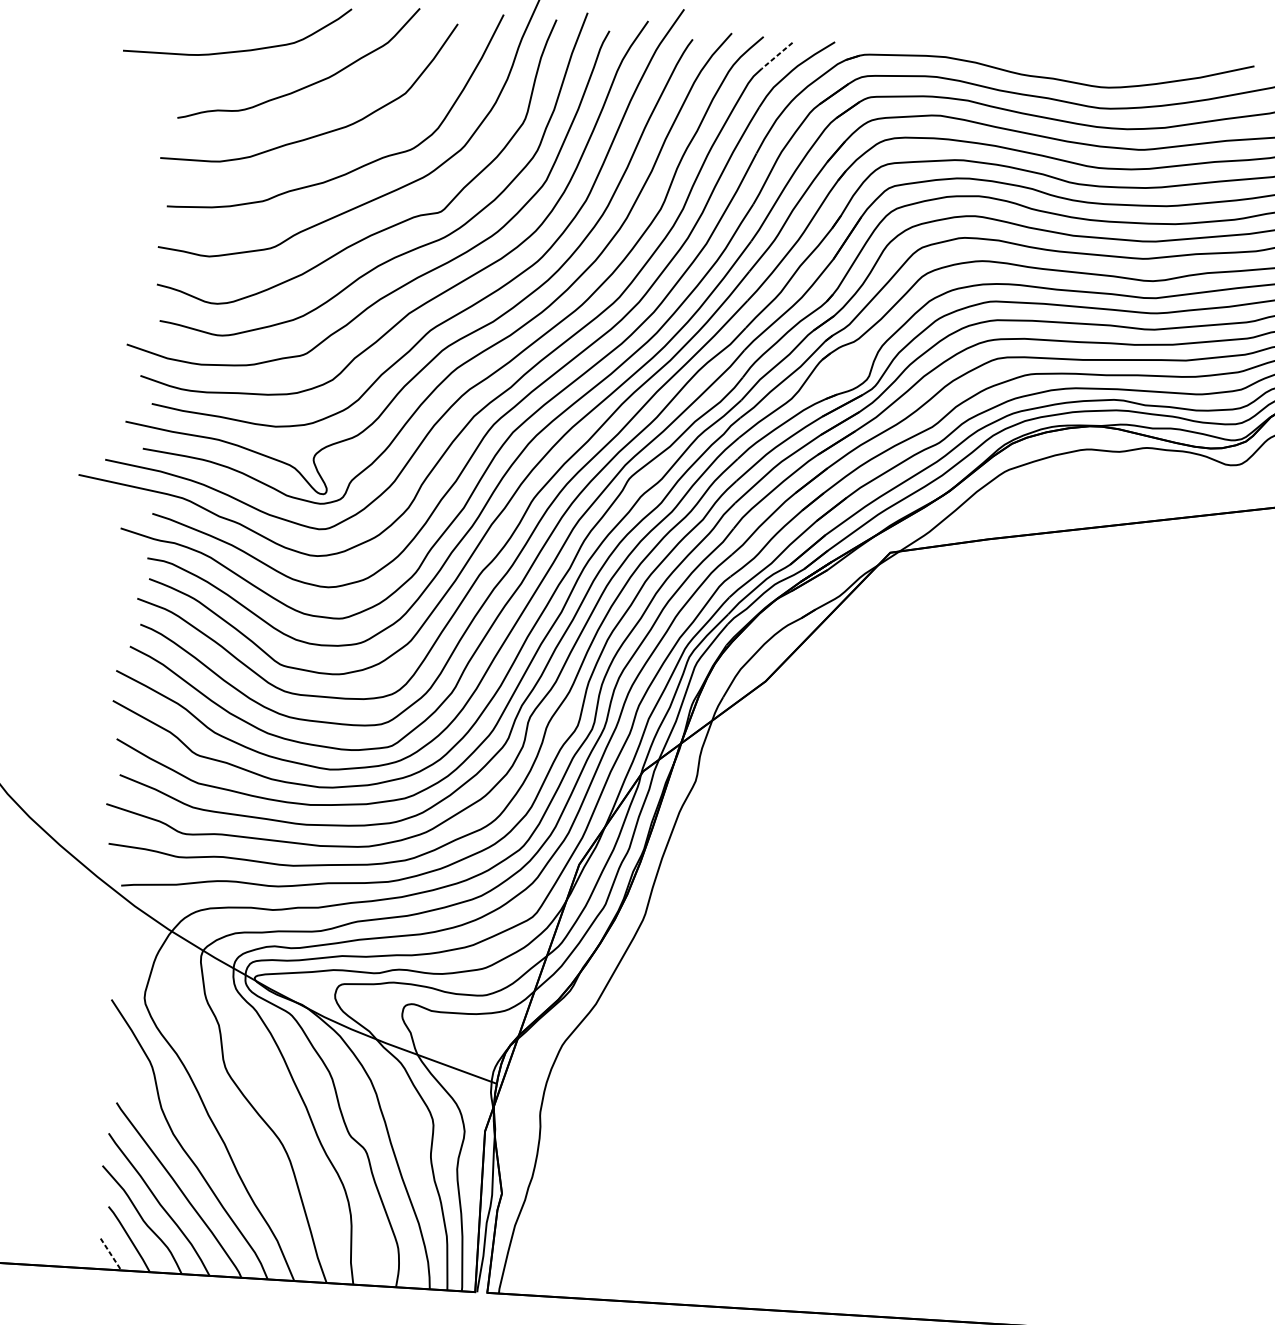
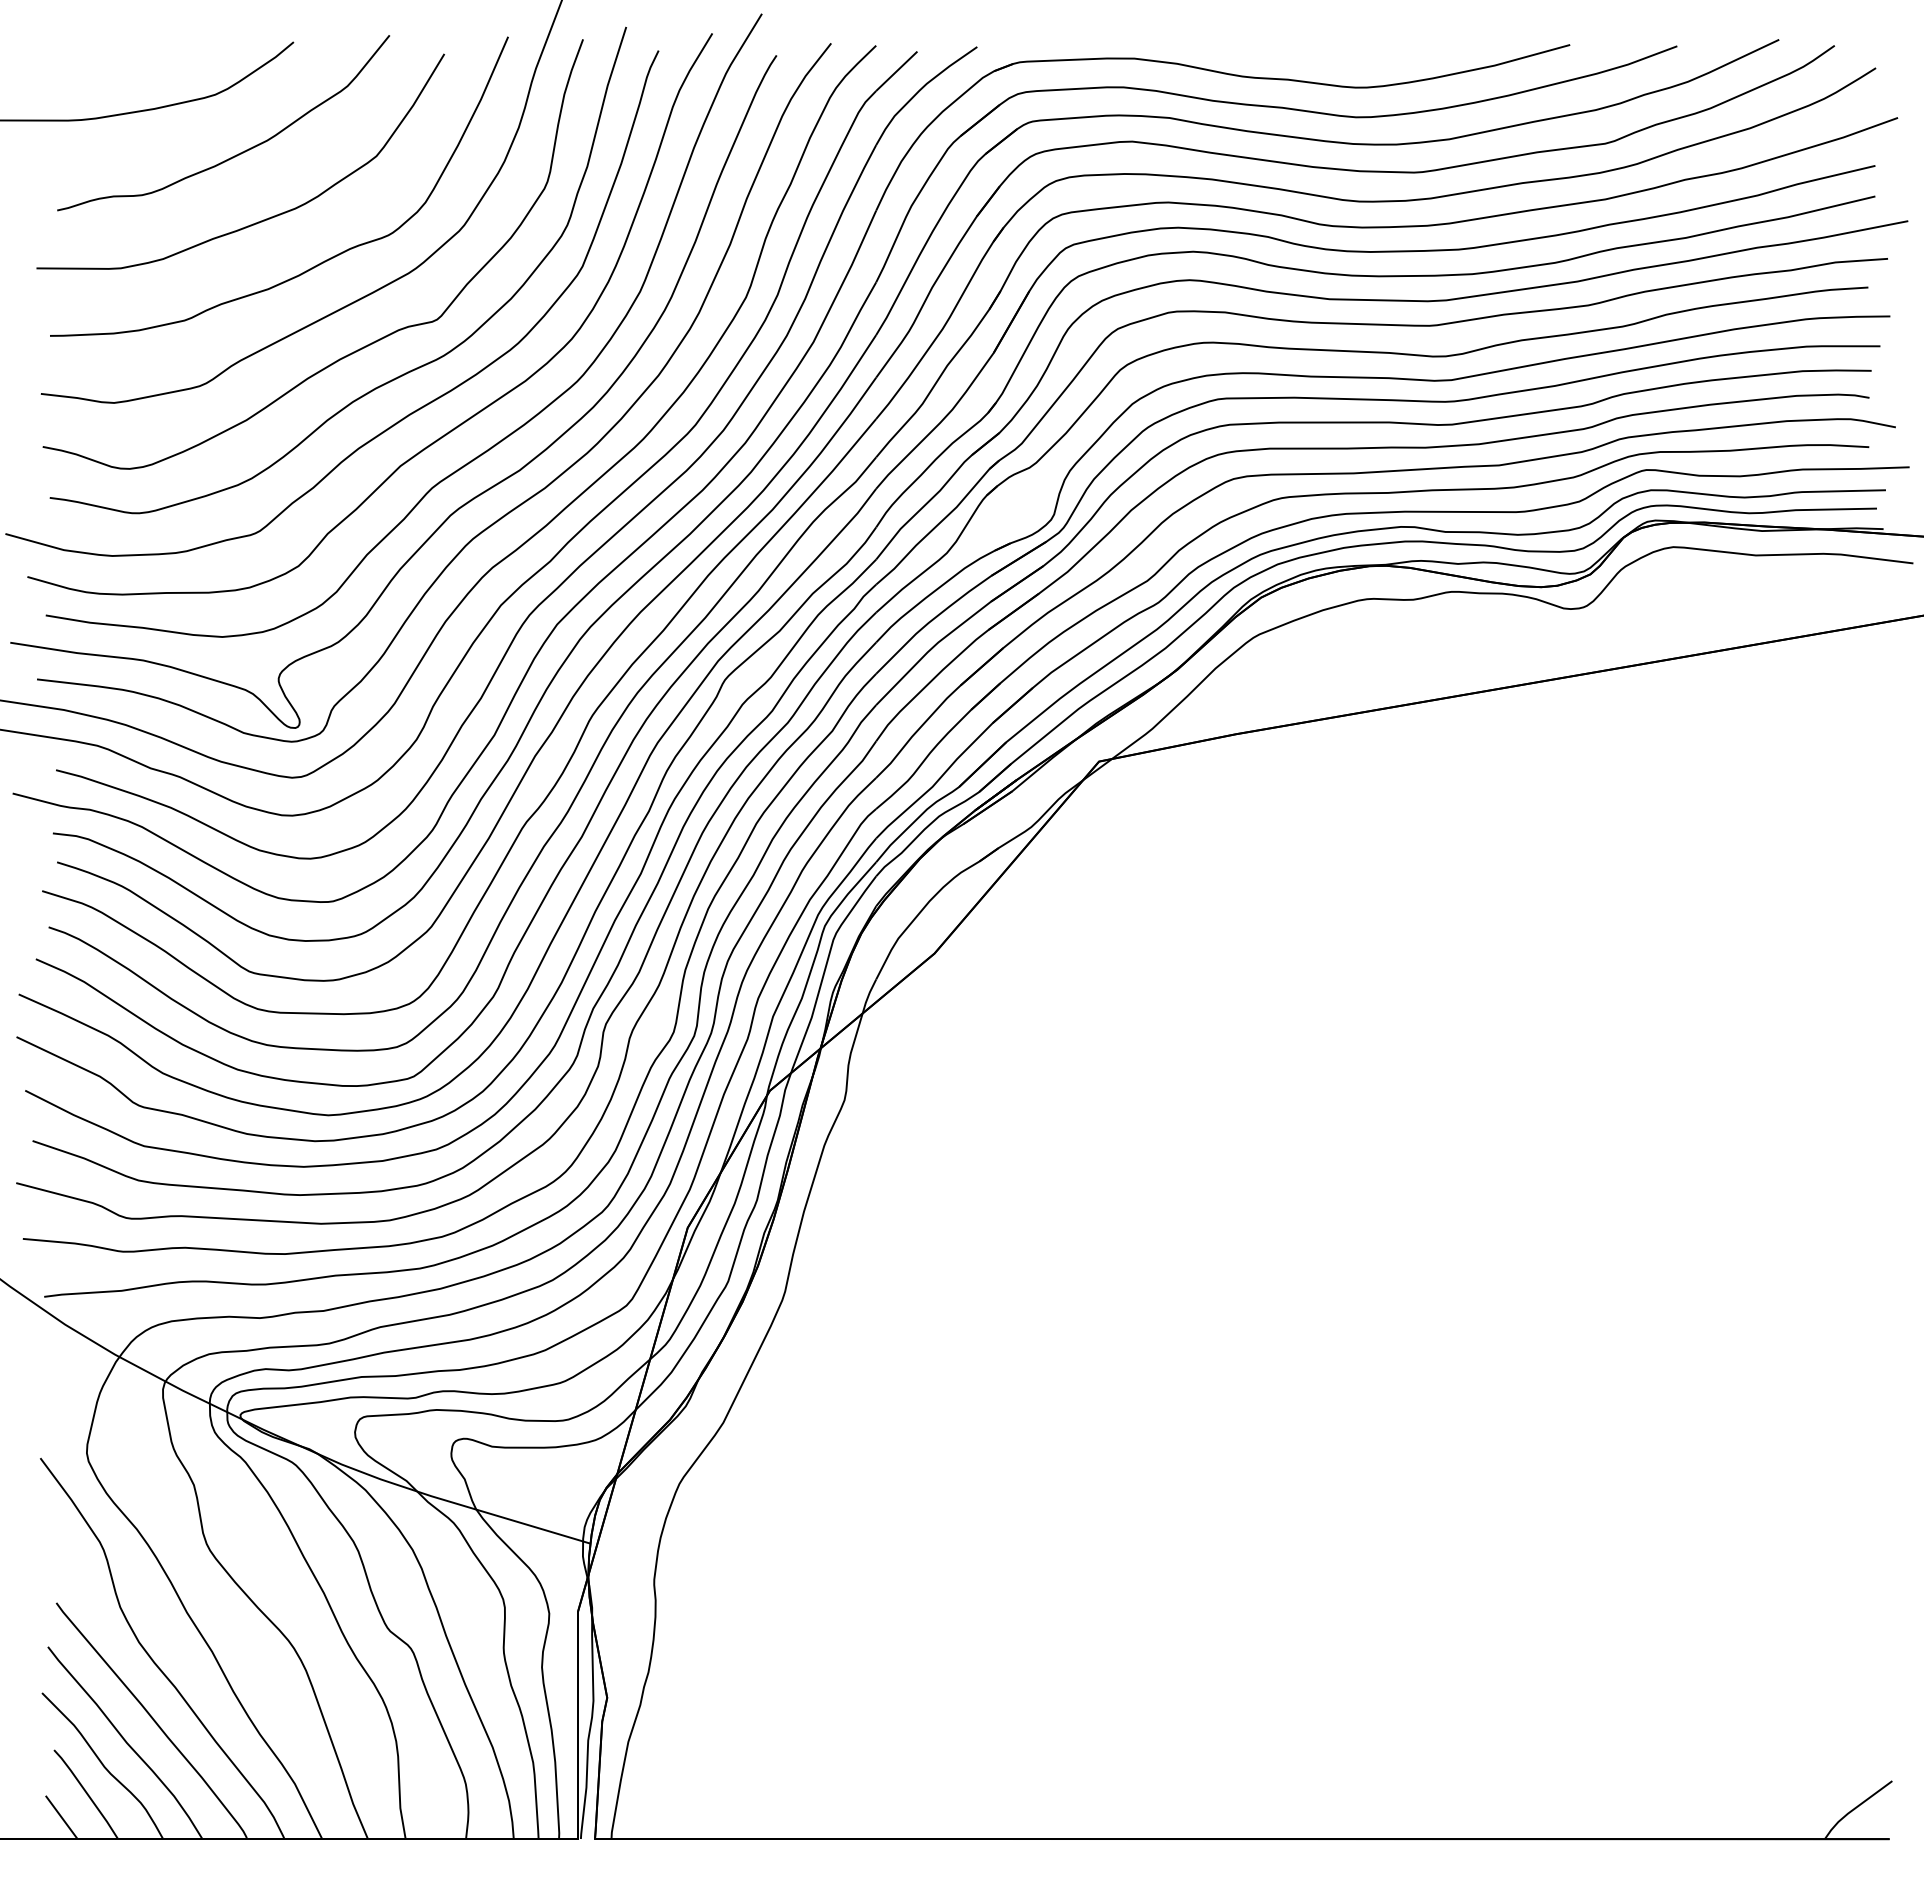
line: (776, 55) -> (896, 71), dashed -> solid
line: (110, 1254) -> (61, 1817), dashed -> solid

